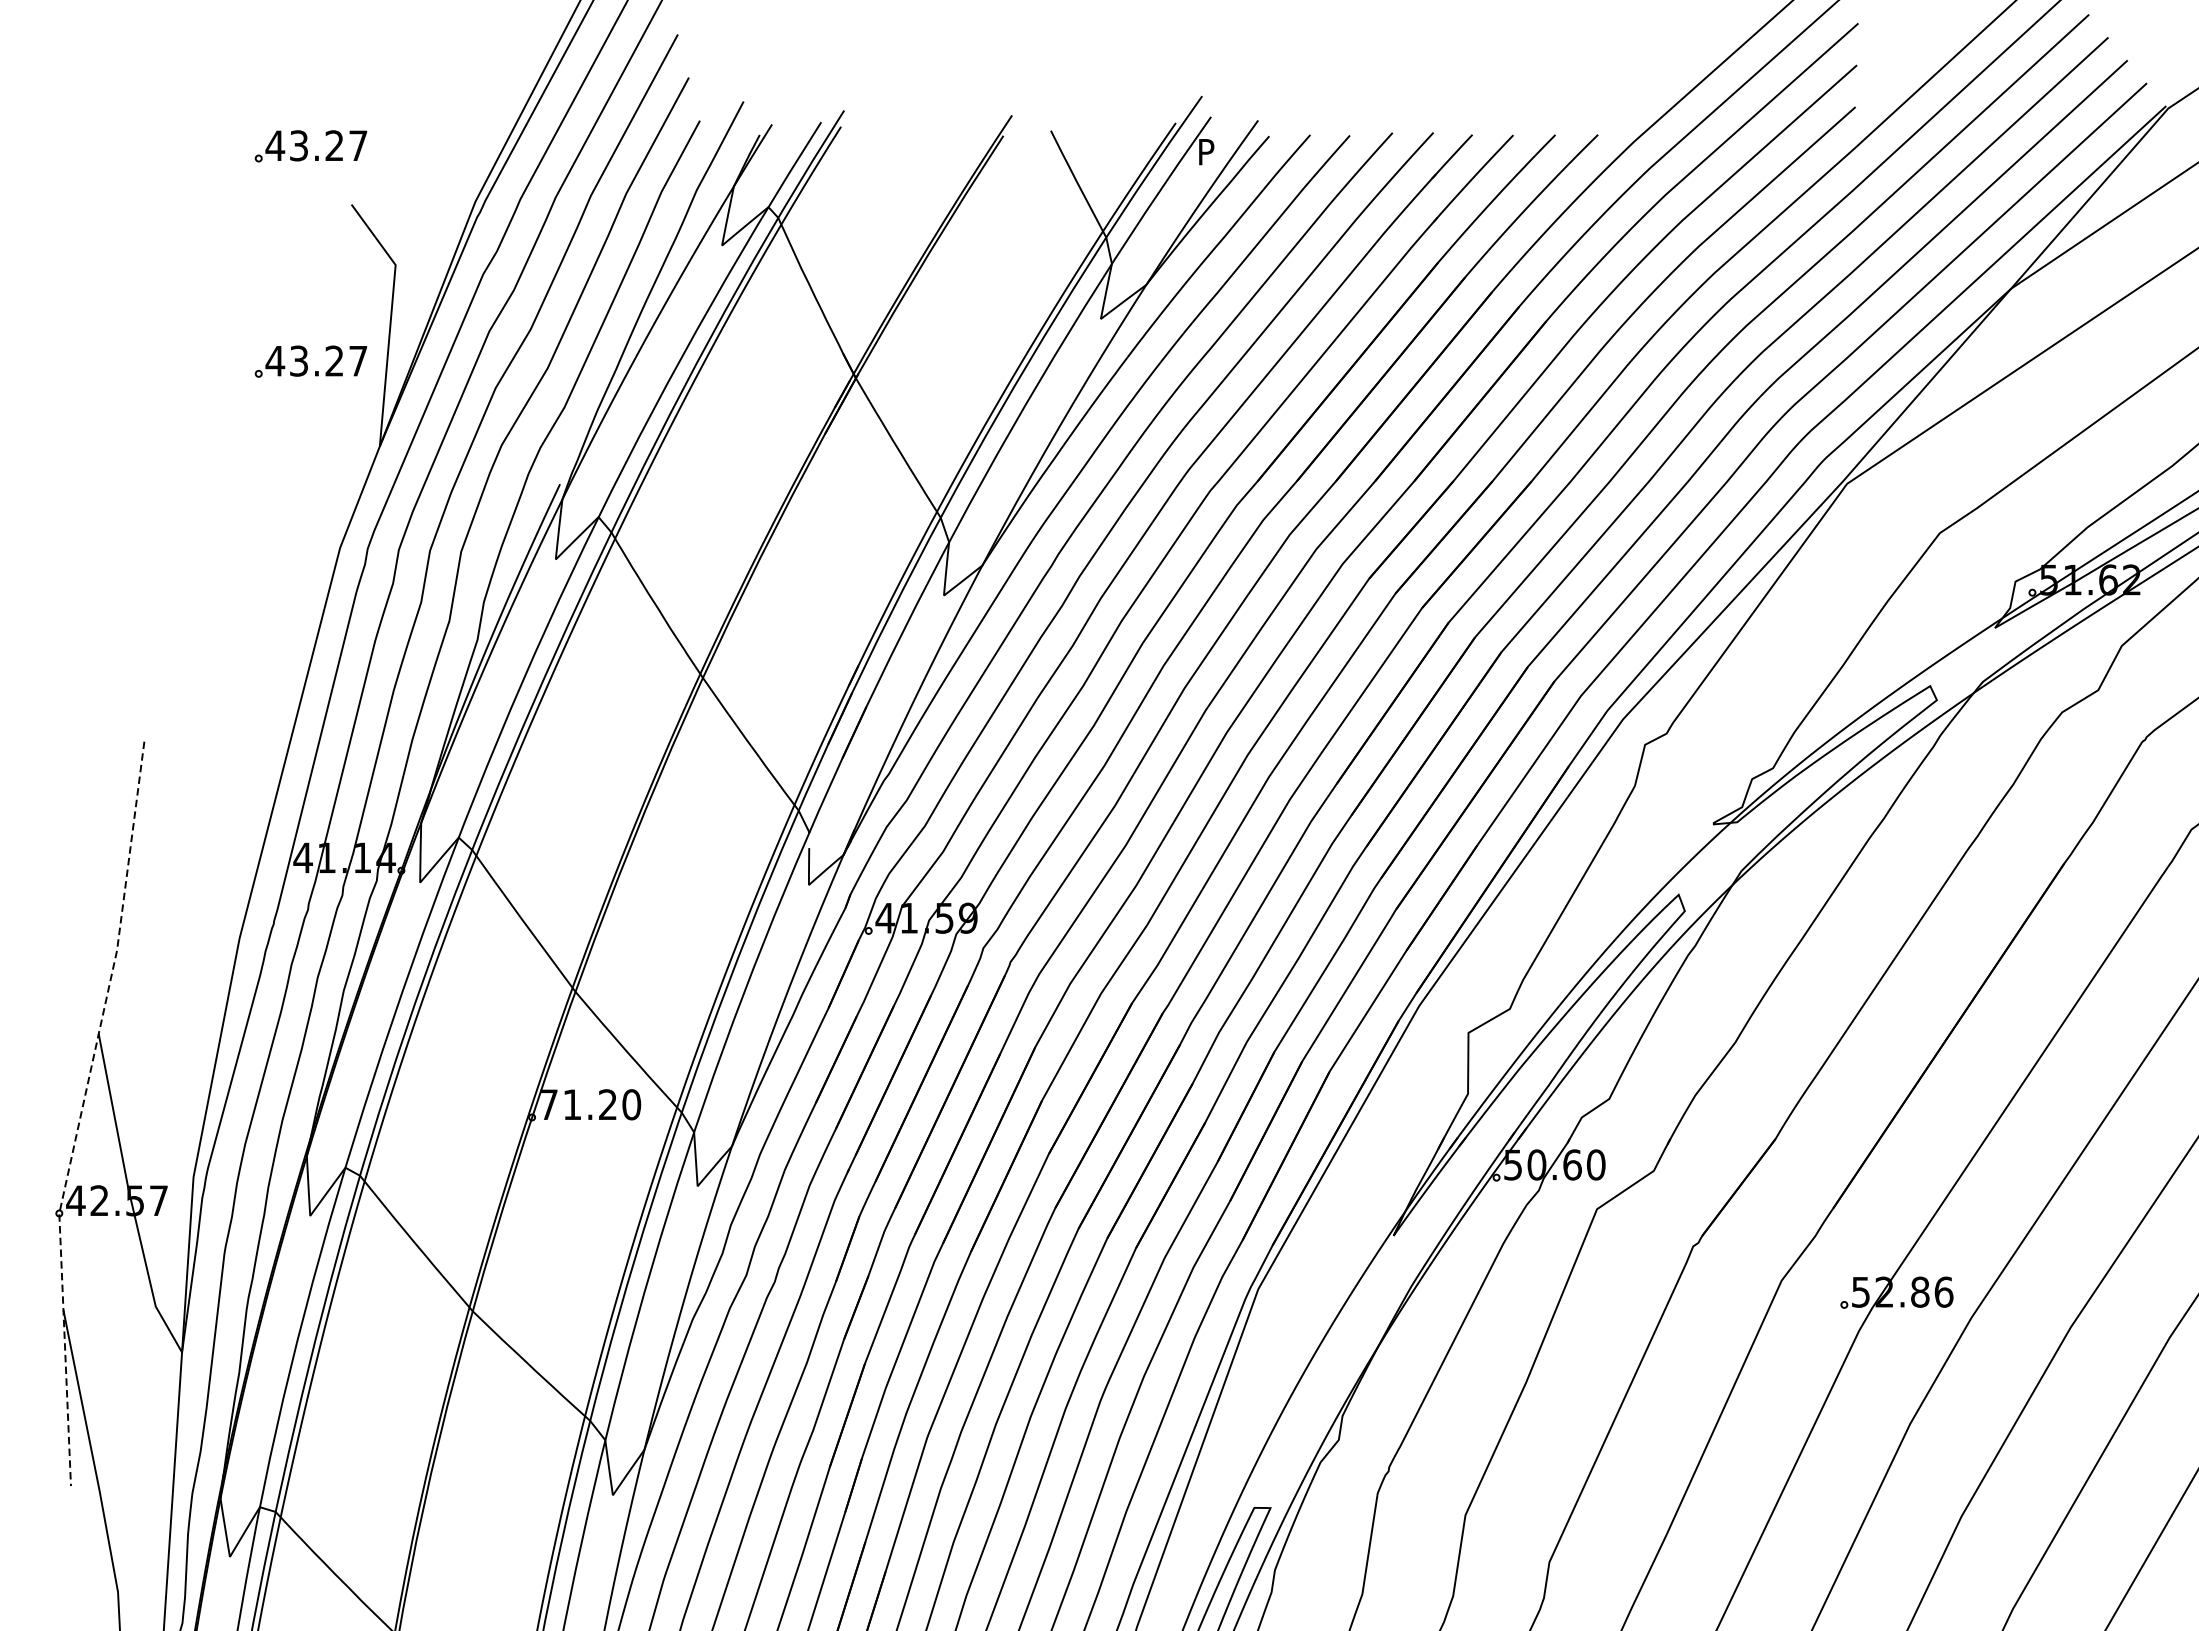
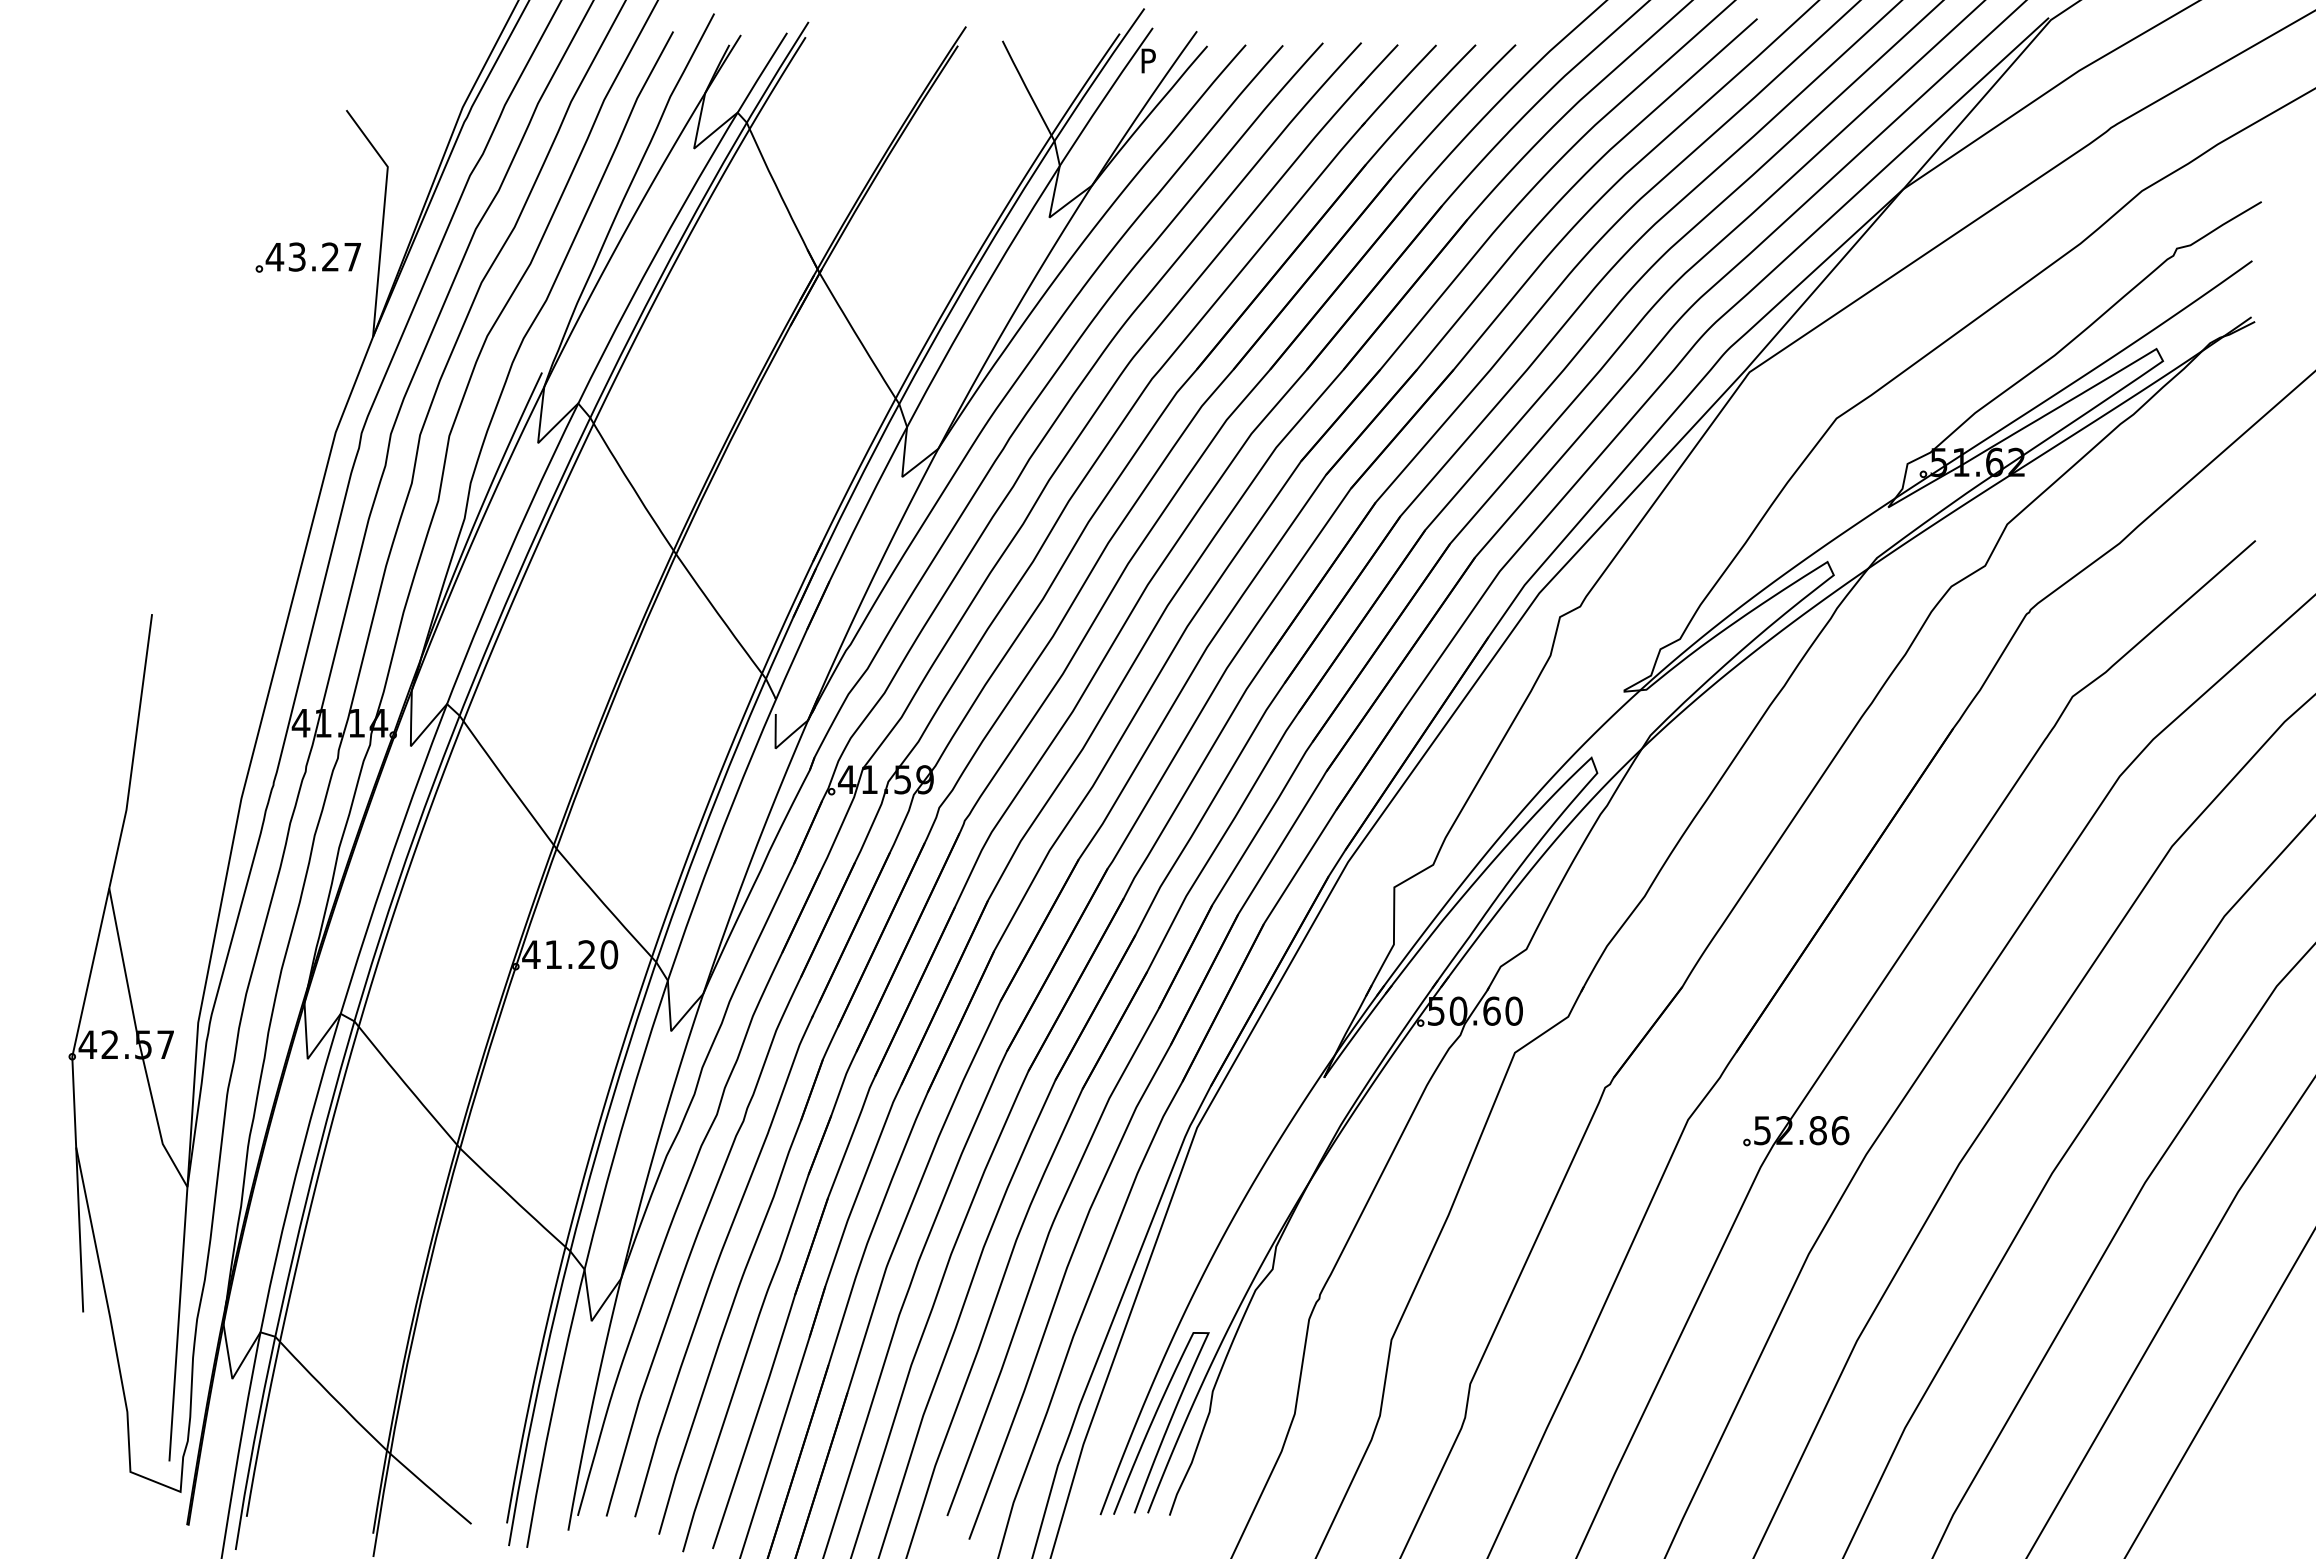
part: (310, 146) -> (307, 55), removed
text: (548, 1104) -> (531, 954), 71.20 -> 41.20
line: (81, 1113) -> (93, 962), dashed -> solid

